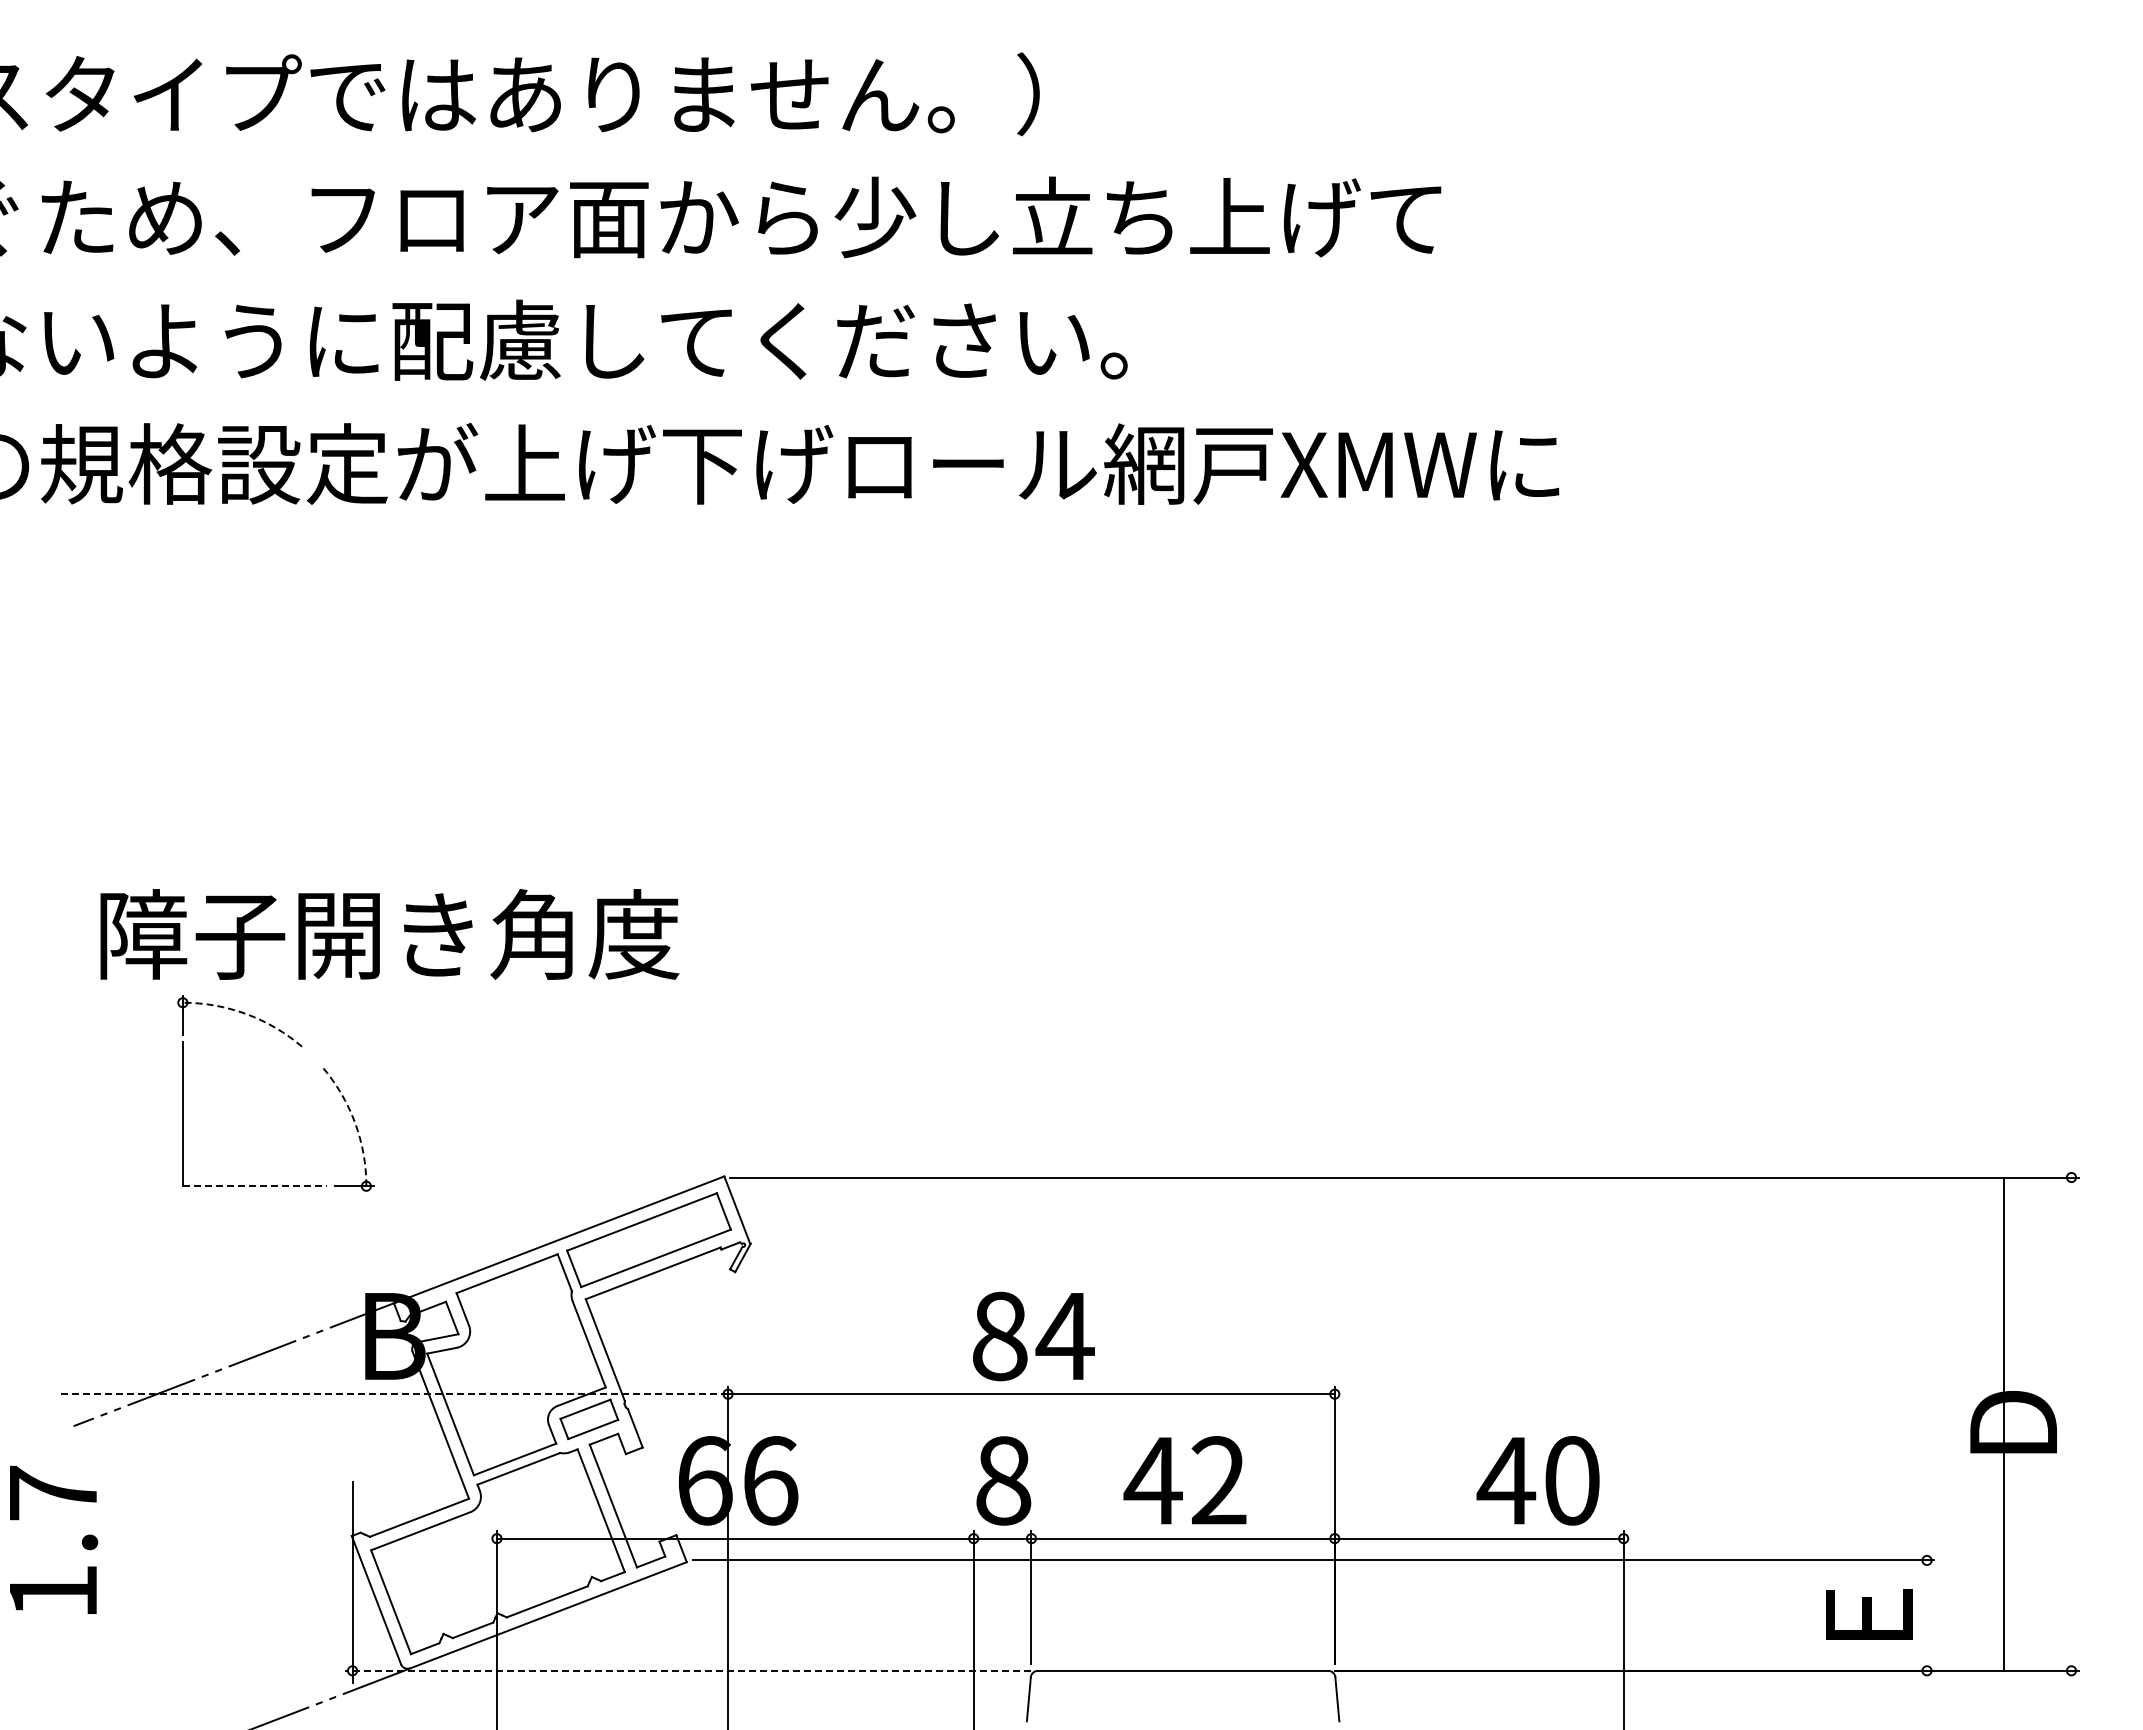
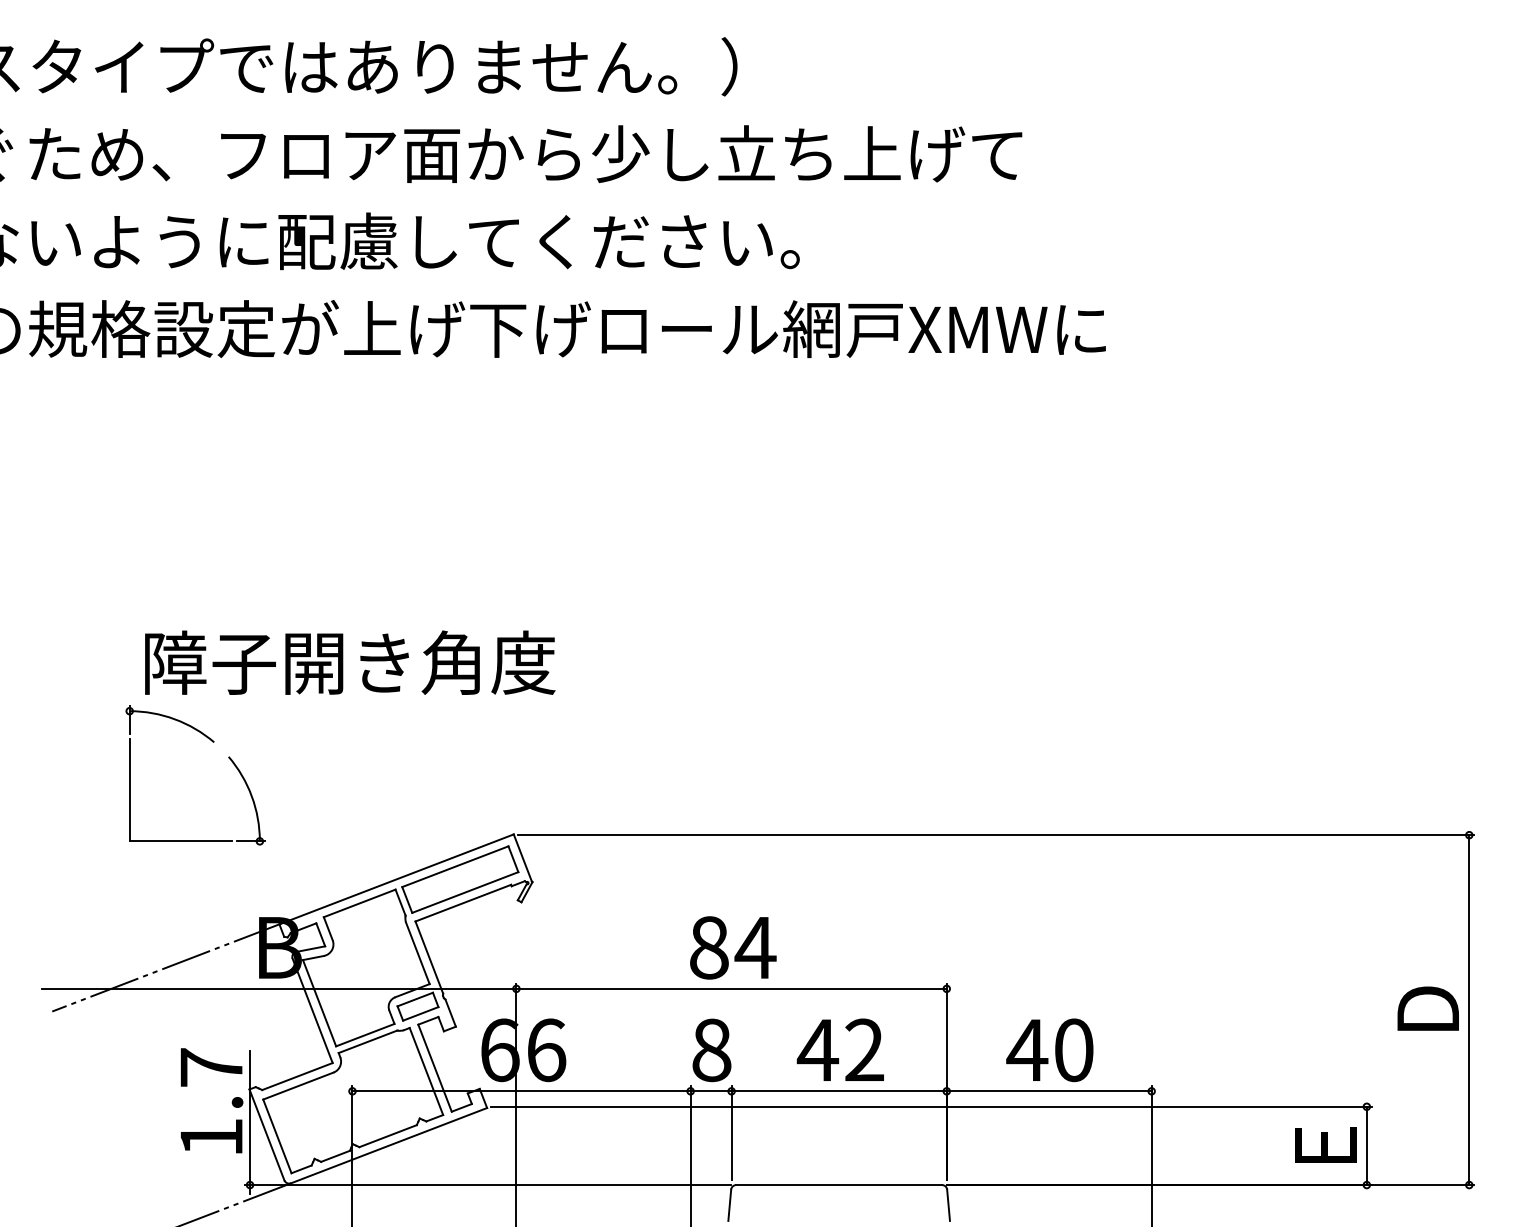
text: (389, 933) -> (350, 662), moved
arc: (246, 1014) -> (174, 719), dashed -> solid
arc: (355, 1122) -> (252, 796), dashed -> solid
line: (255, 1186) -> (181, 841), dashed -> solid
line: (393, 1394) -> (279, 989), dashed -> solid
line: (2004, 1423) -> (1469, 1009), moved
text: (1537, 1480) -> (1049, 1050), moved
text: (54, 1539) -> (212, 1100), moved
line: (1927, 1615) -> (1367, 1145), added
line: (688, 1670) -> (488, 1184), dashed -> solid

